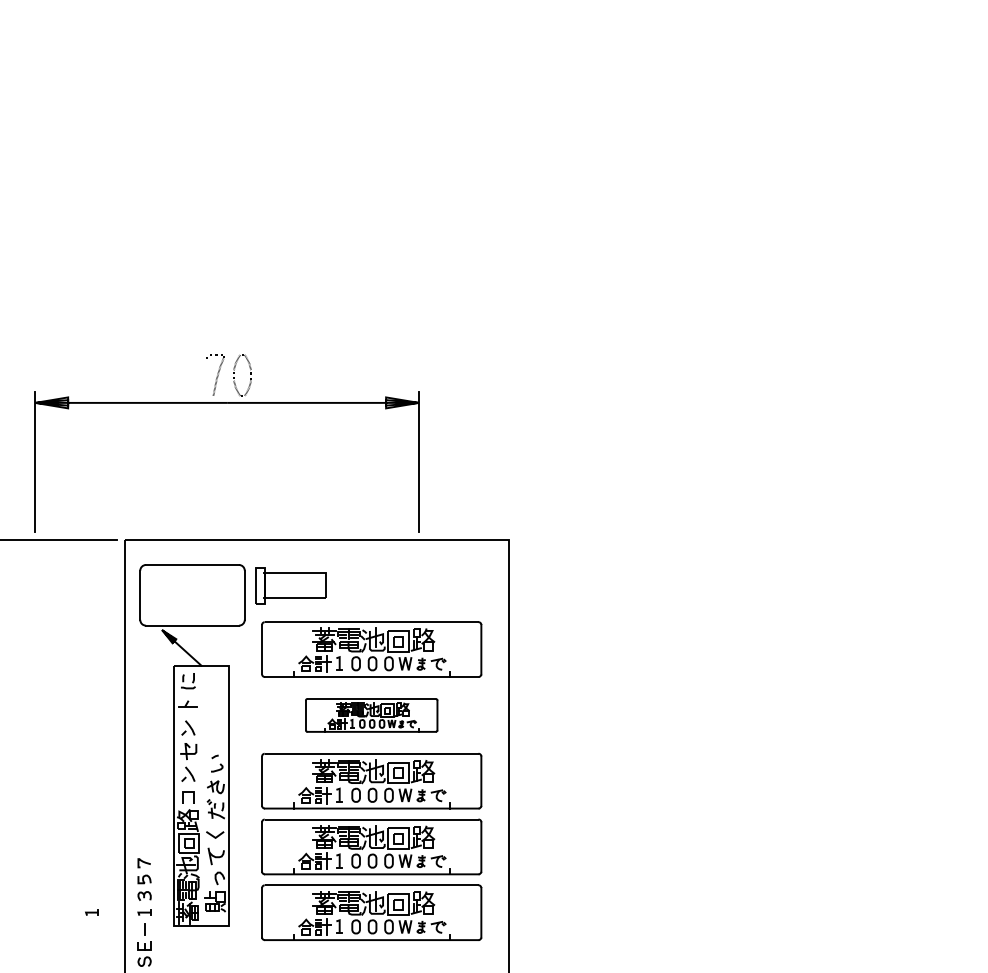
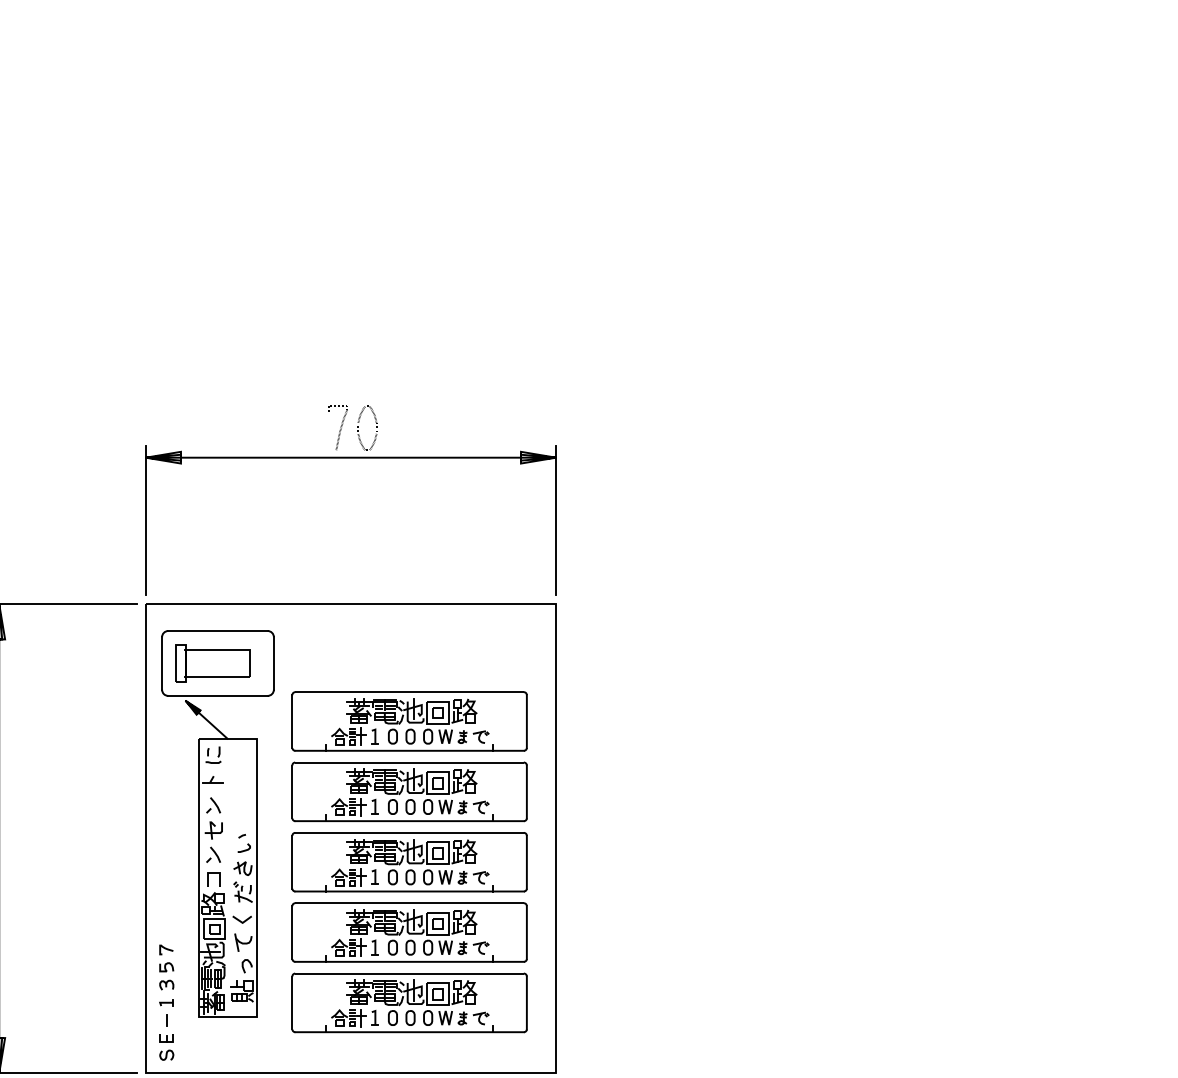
part: (226, 403) -> (350, 458), moved
part: (290, 586) -> (212, 663), moved
part: (371, 715) -> (409, 791), size x1.67
part: (92, 912) -> (110, 1002), removed

